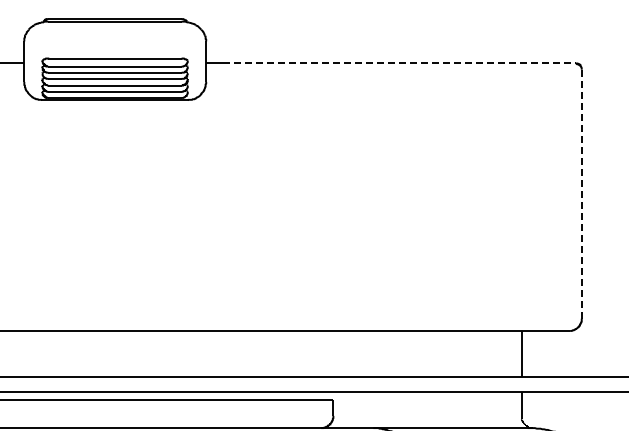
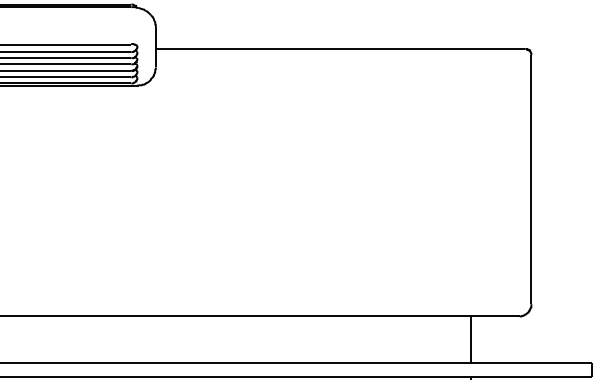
line: (400, 63) -> (350, 48), dashed -> solid
line: (581, 193) -> (531, 178), dashed -> solid

